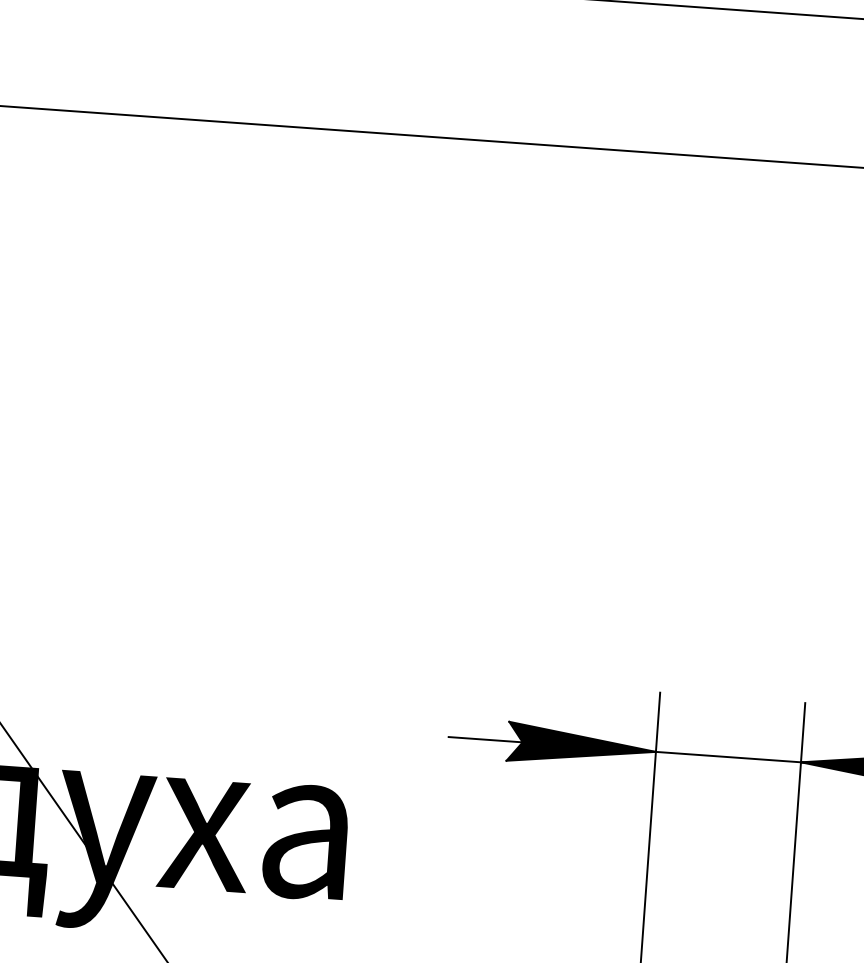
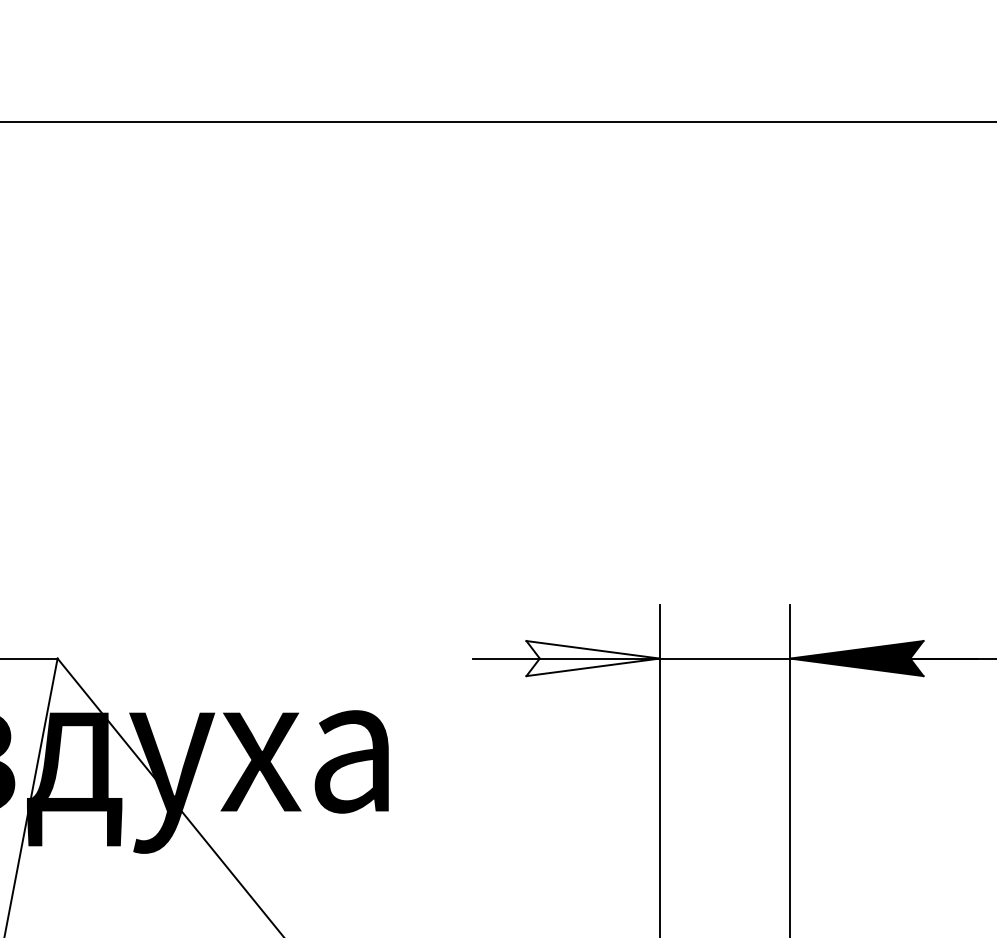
fill: (581, 746) -> (592, 658), removed

